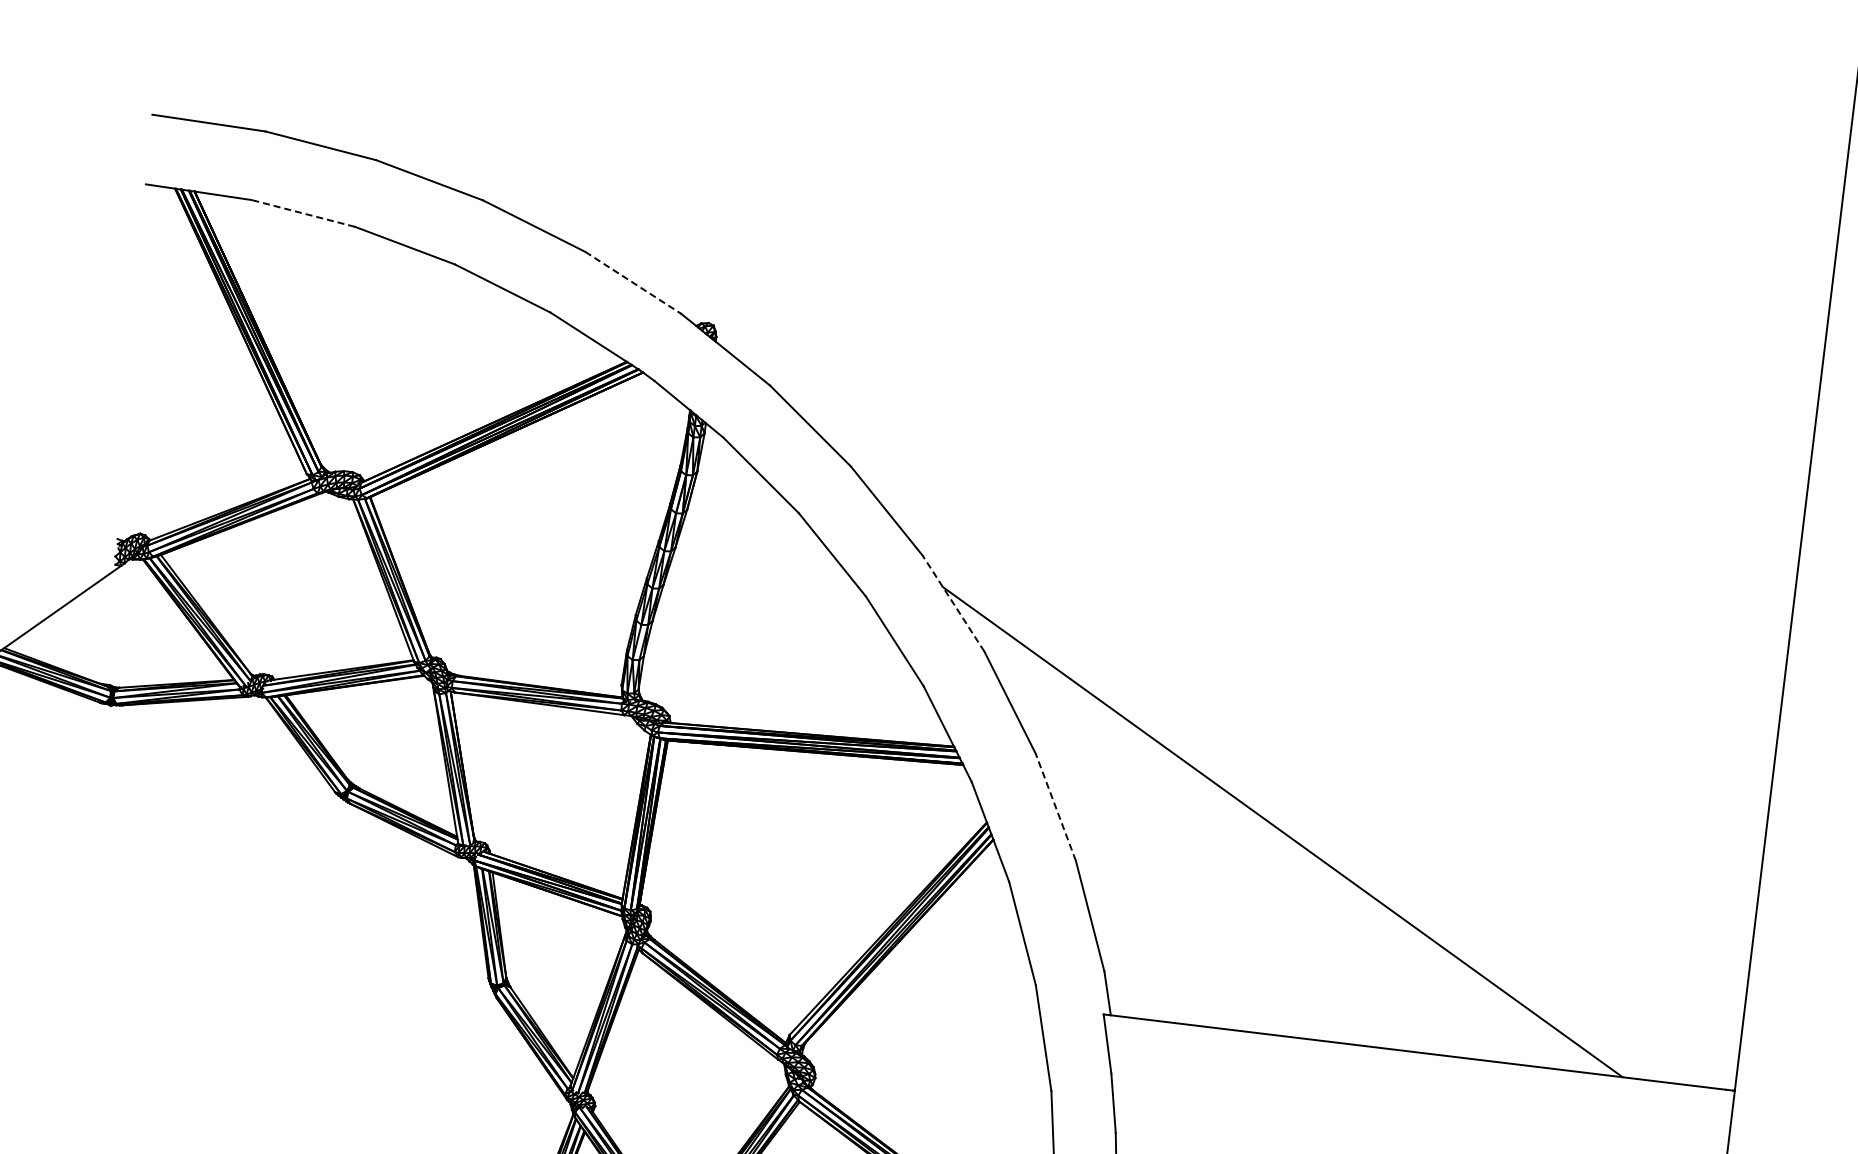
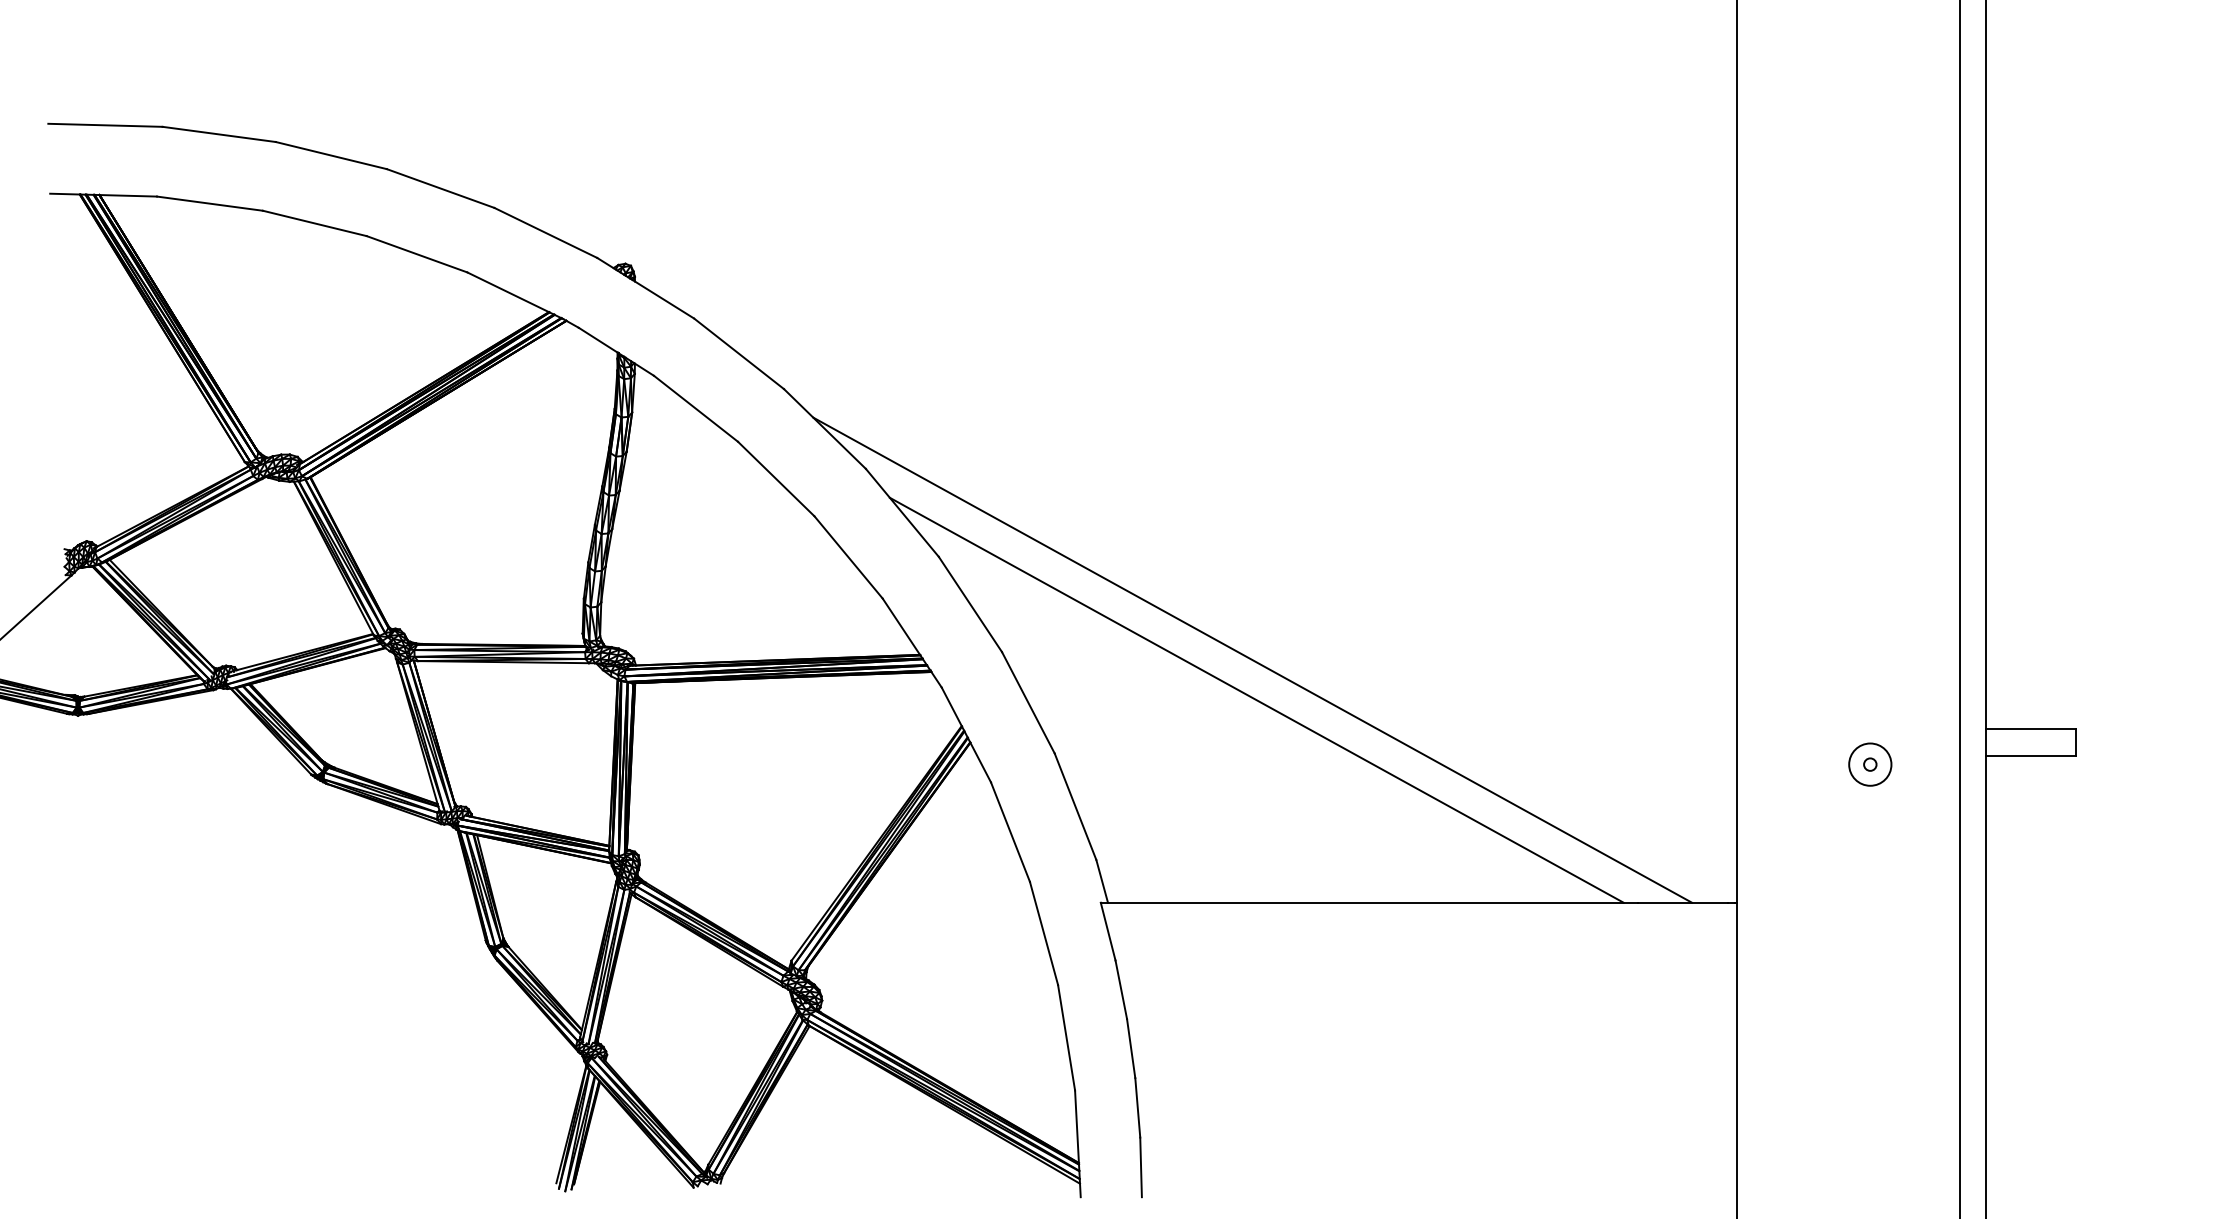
line: (302, 213) -> (209, 203), dashed -> solid
line: (633, 283) -> (546, 233), dashed -> solid
line: (953, 603) -> (902, 512), dashed -> solid
line: (1283, 791) -> (1252, 659), added
line: (1055, 806) -> (1028, 702), dashed -> solid

